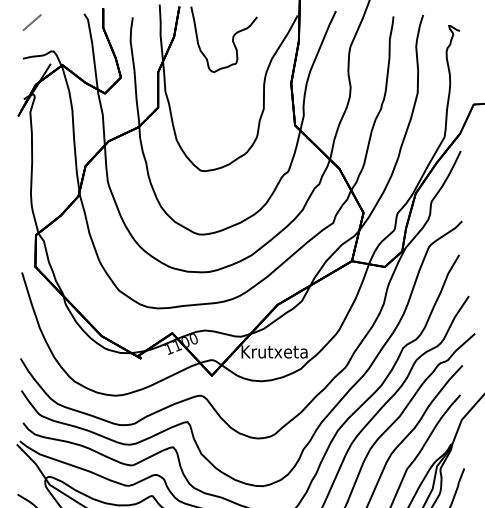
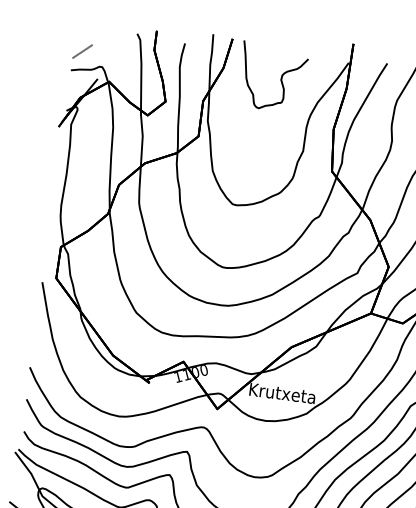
line: (31, 22) -> (81, 51), moved

